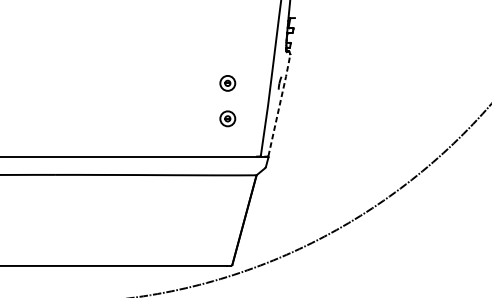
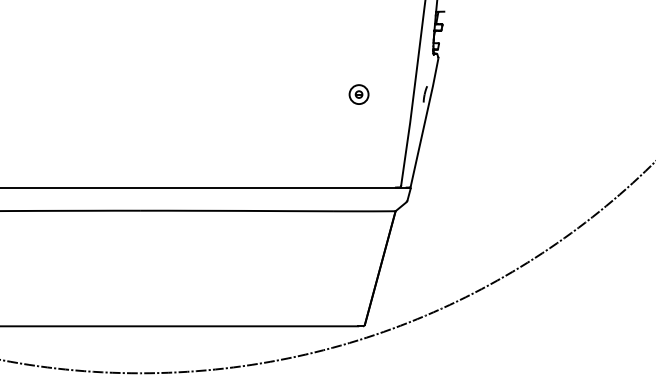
line: (280, 104) -> (425, 121), dashed -> solid
part: (227, 118) -> (358, 139), removed

